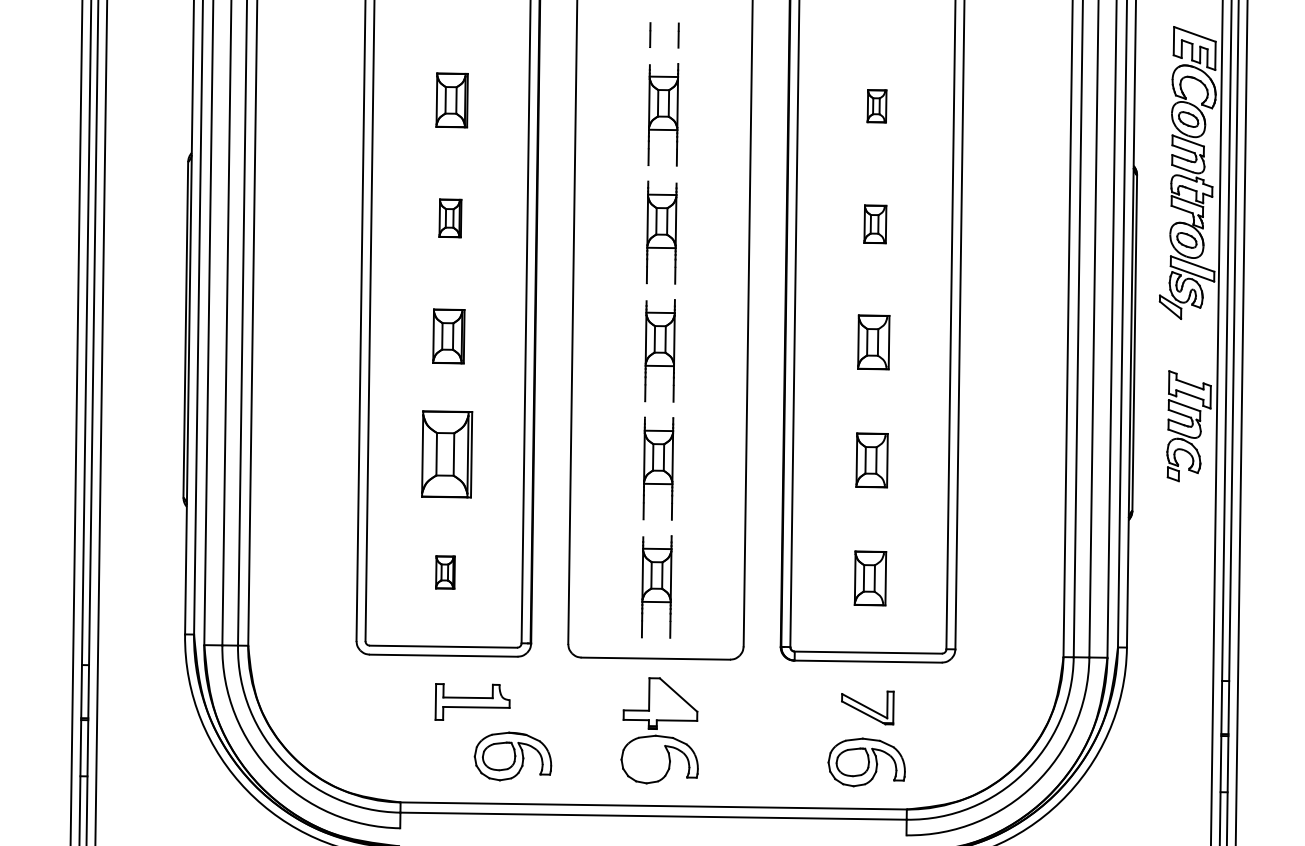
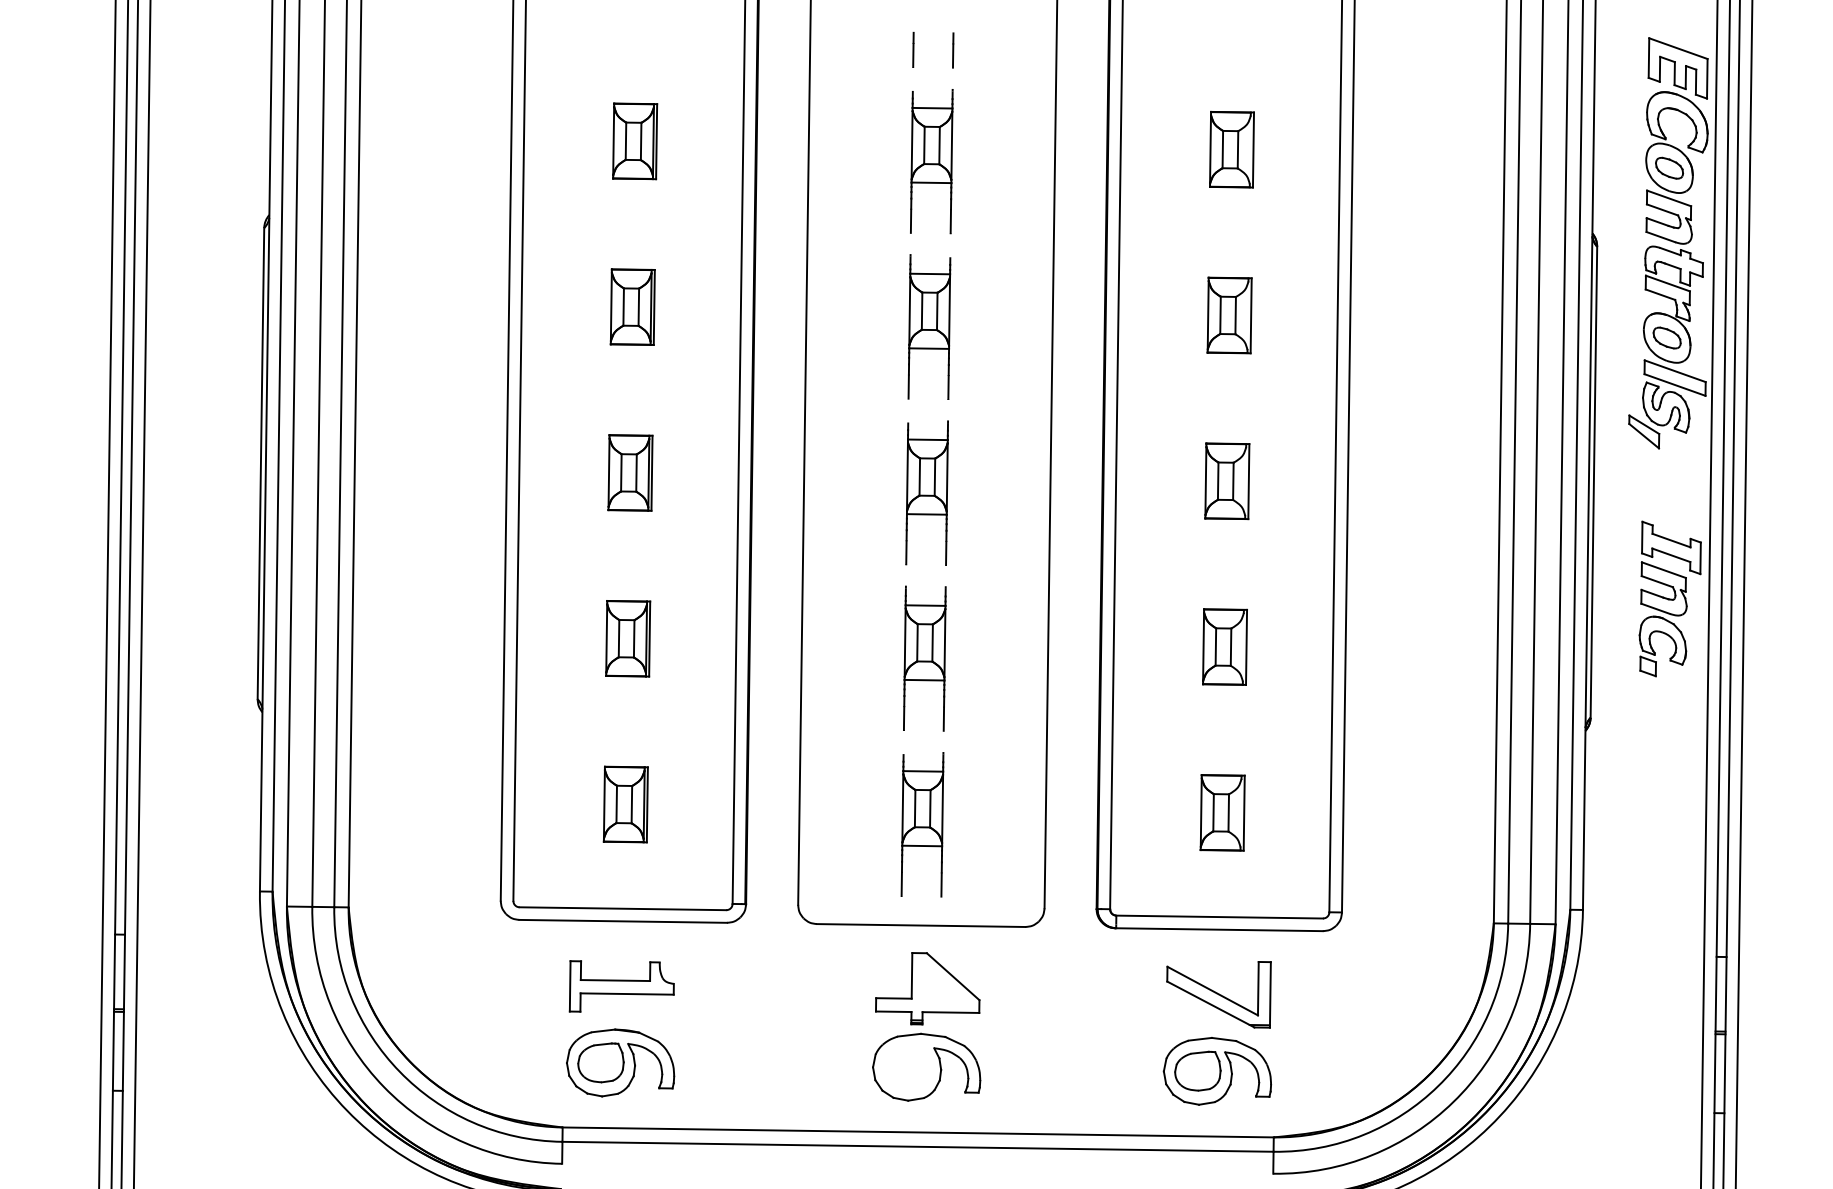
part: (876, 106) -> (1231, 149), size x1.67
part: (450, 217) -> (632, 306), size x1.43
part: (875, 224) -> (1229, 315), size x1.43
part: (447, 454) -> (628, 638), size x0.62
part: (445, 572) -> (625, 804), size x1.67
part: (472, 702) -> (621, 986), moved
part: (867, 707) -> (1218, 994), size x1.43
part: (512, 756) -> (620, 1062), moved

